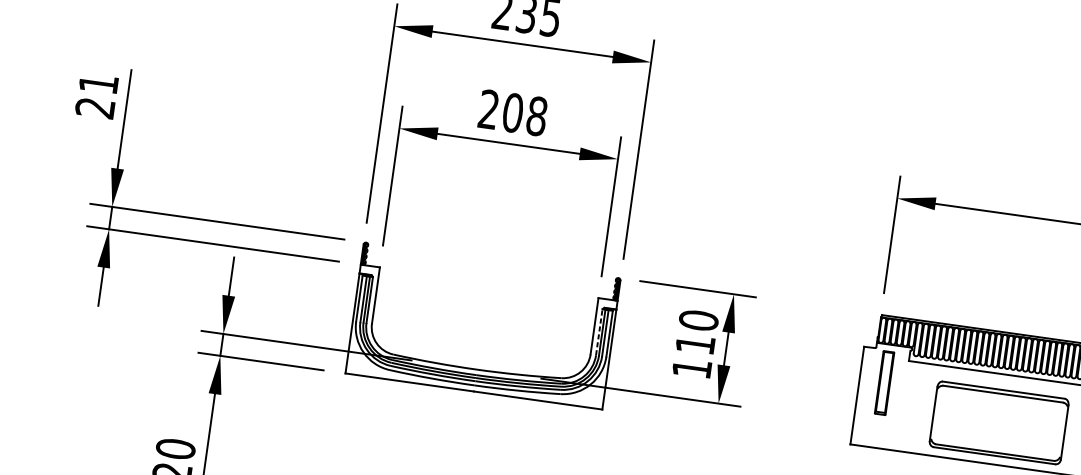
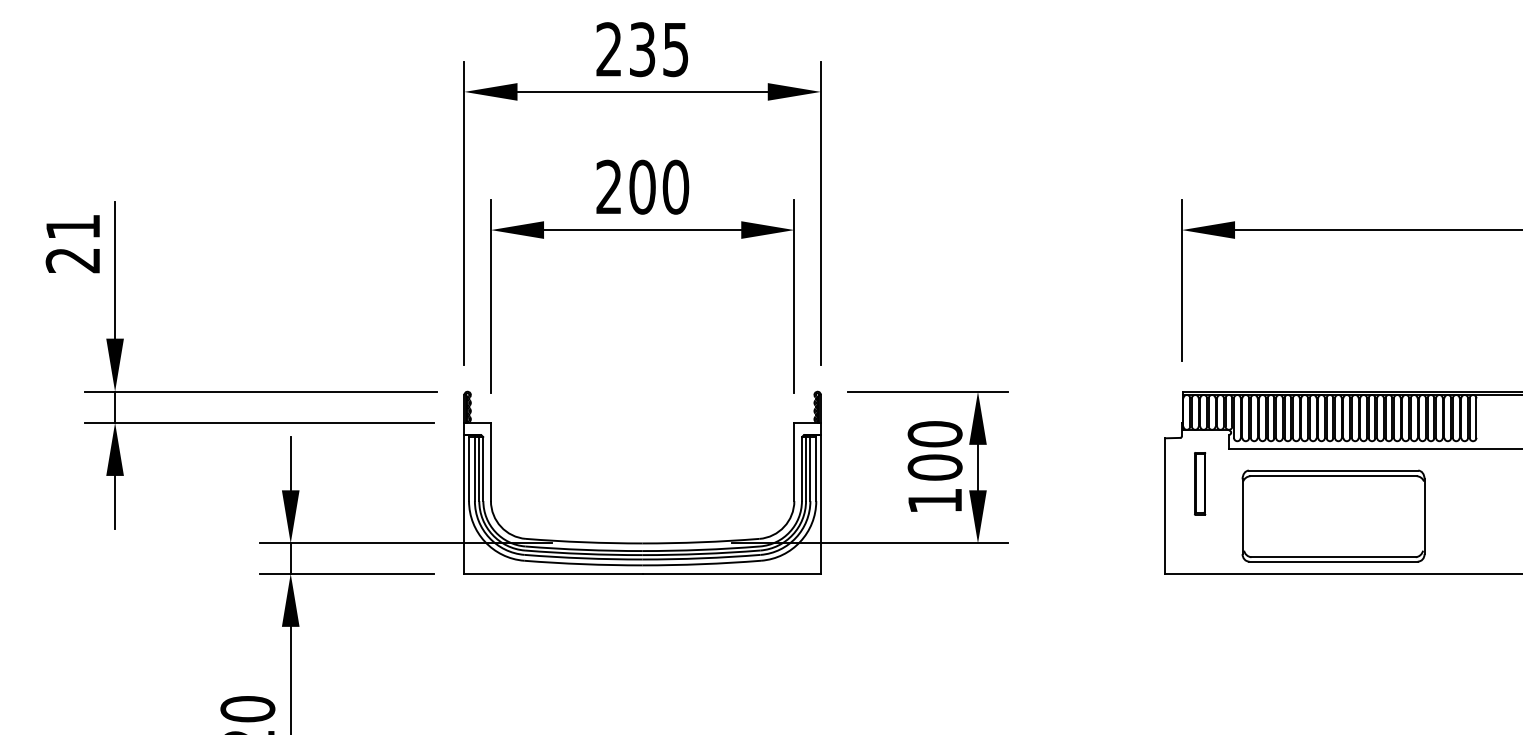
text: (536, 116) -> (675, 187), 208 -> 200
line: (598, 332) -> (801, 469), dashed -> solid
text: (694, 344) -> (934, 467), 110 -> 100
part: (885, 382) -> (1200, 483), size x0.71
part: (999, 422) -> (1333, 515), moved

